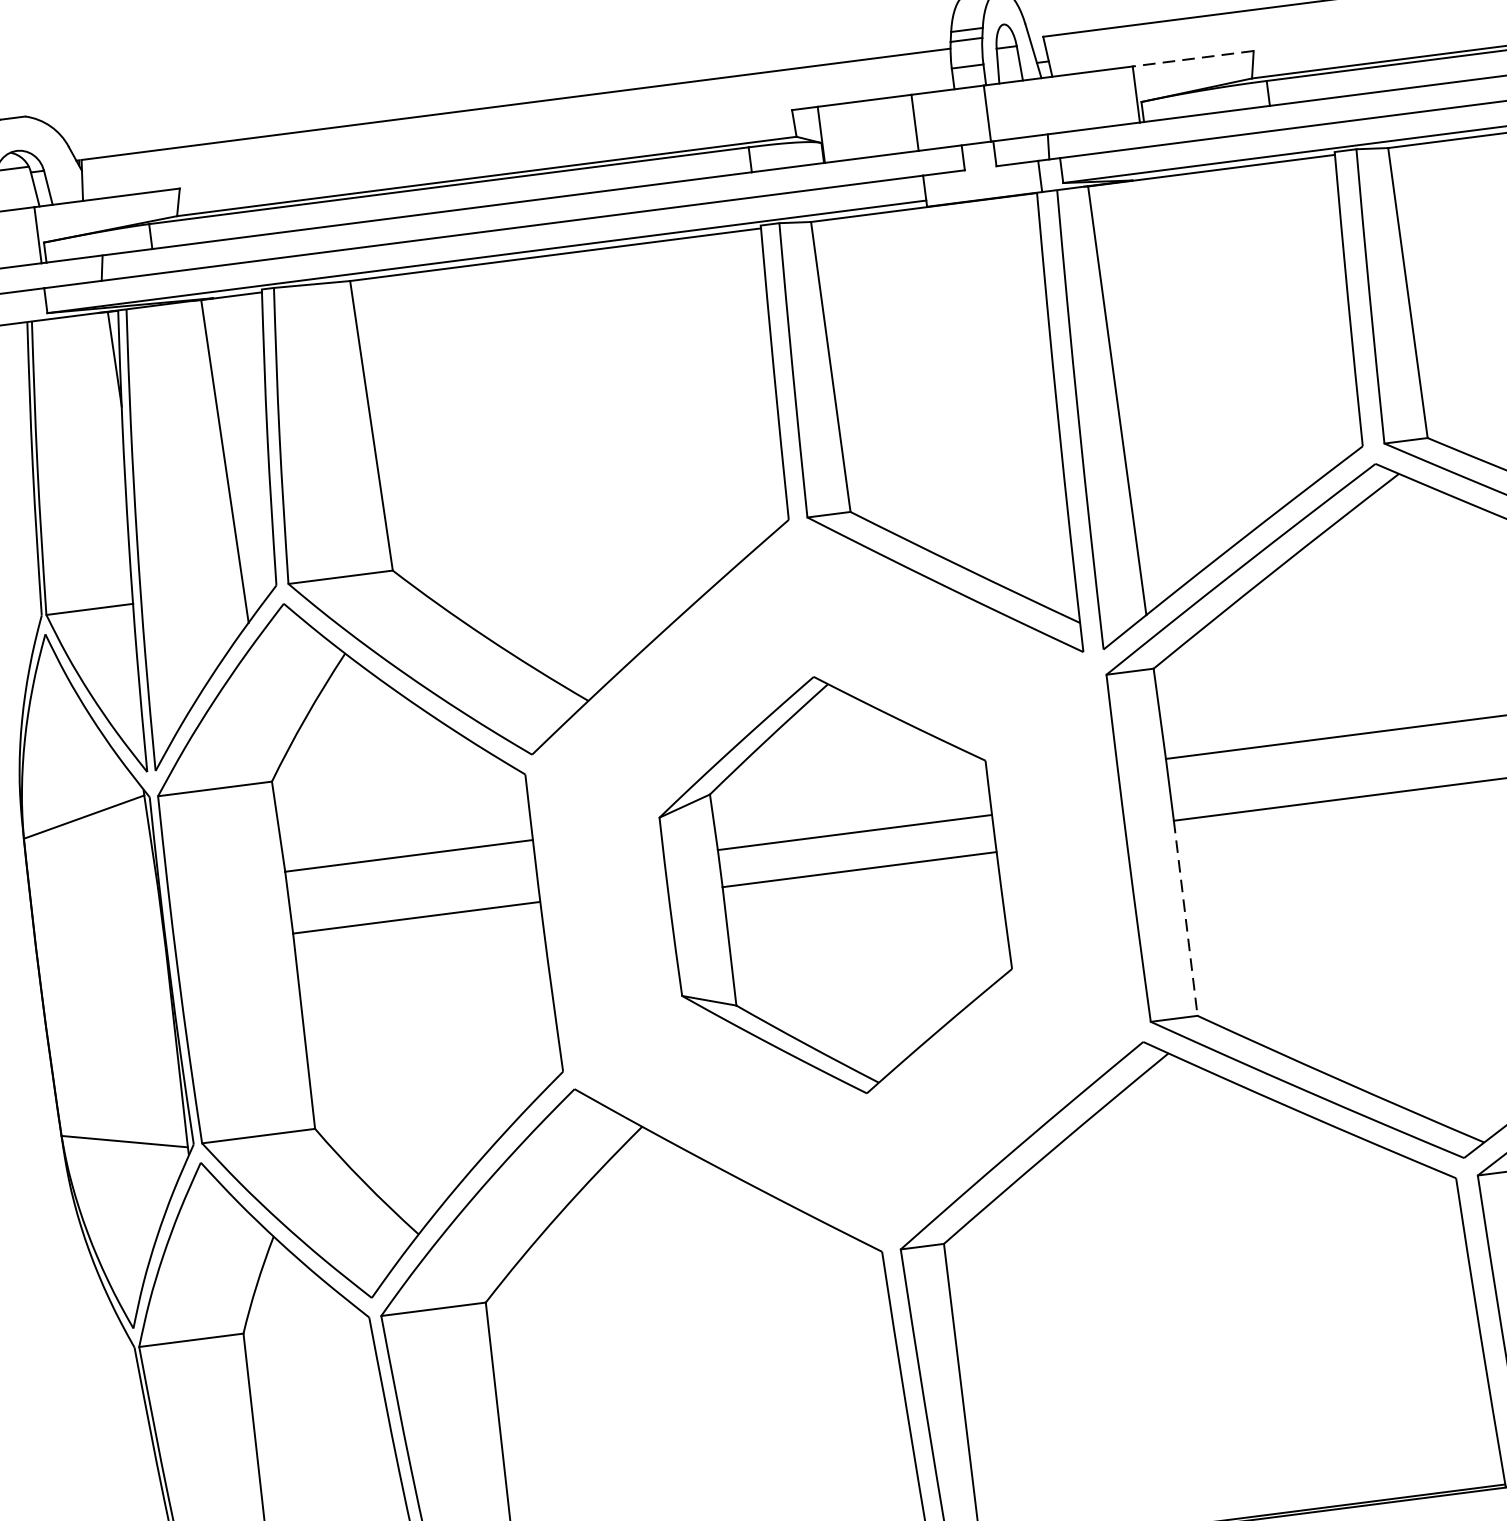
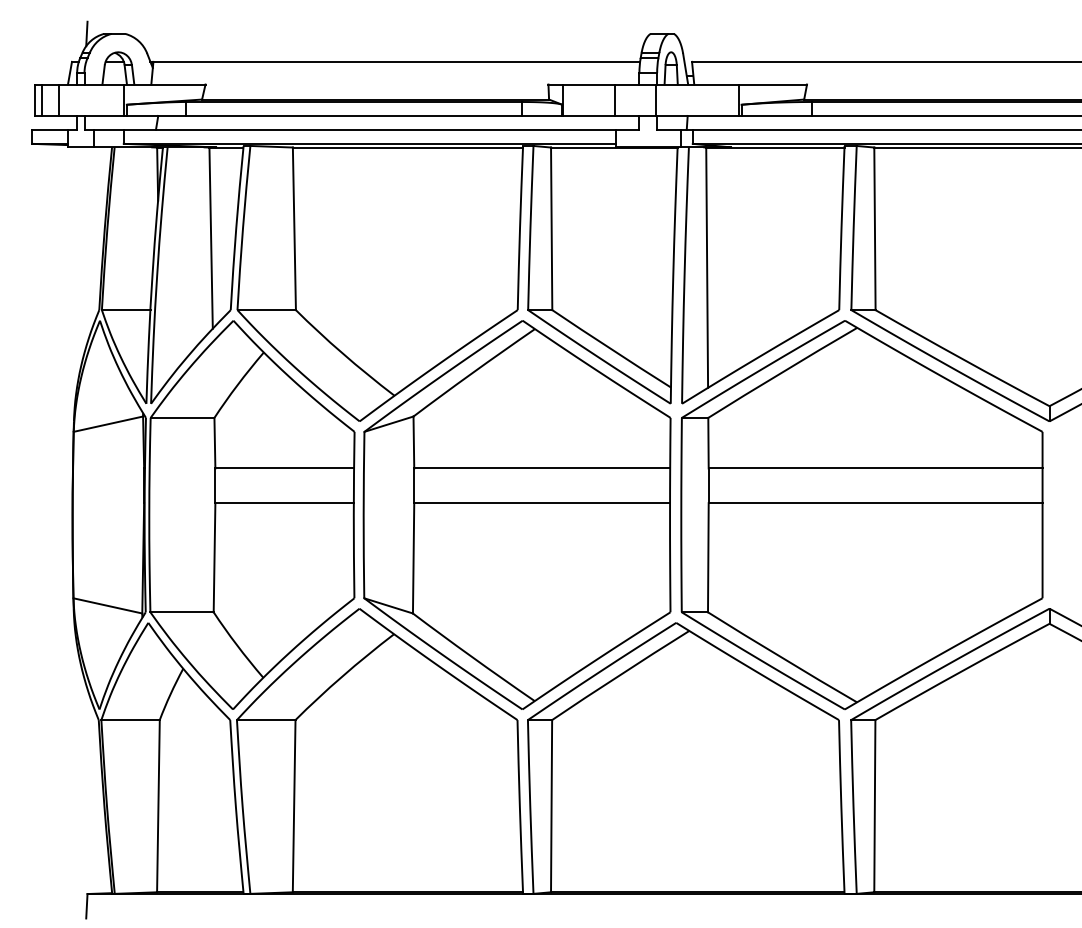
line: (1193, 58) -> (773, 84), dashed -> solid
part: (833, 885) -> (516, 514), size x1.67
line: (1185, 917) -> (708, 557), dashed -> solid

